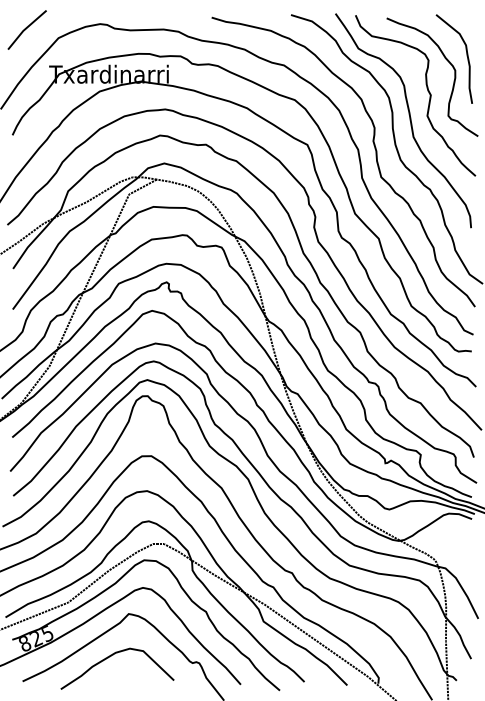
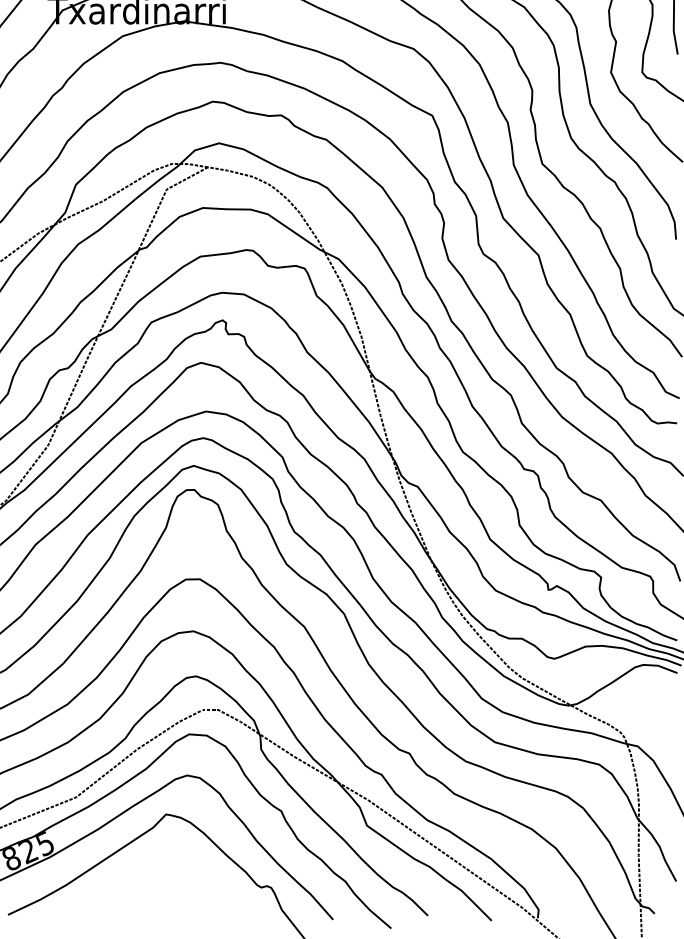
curve: (111, 656) -> (140, 877), removed

